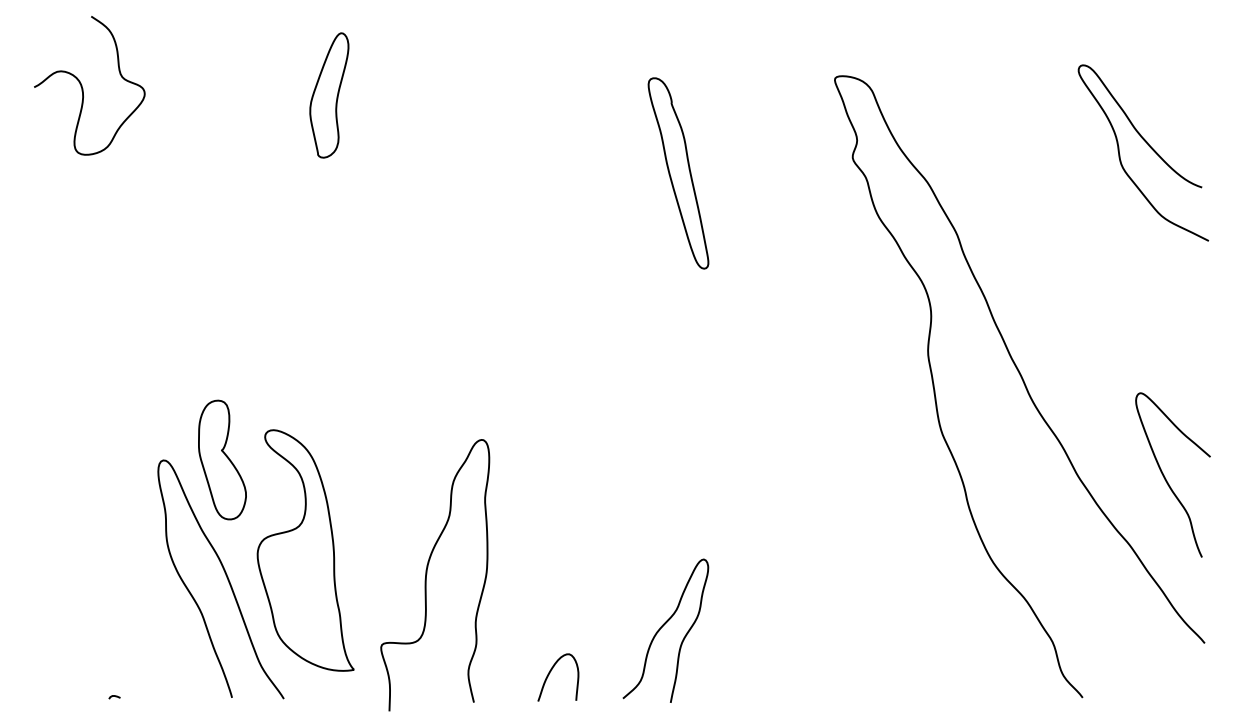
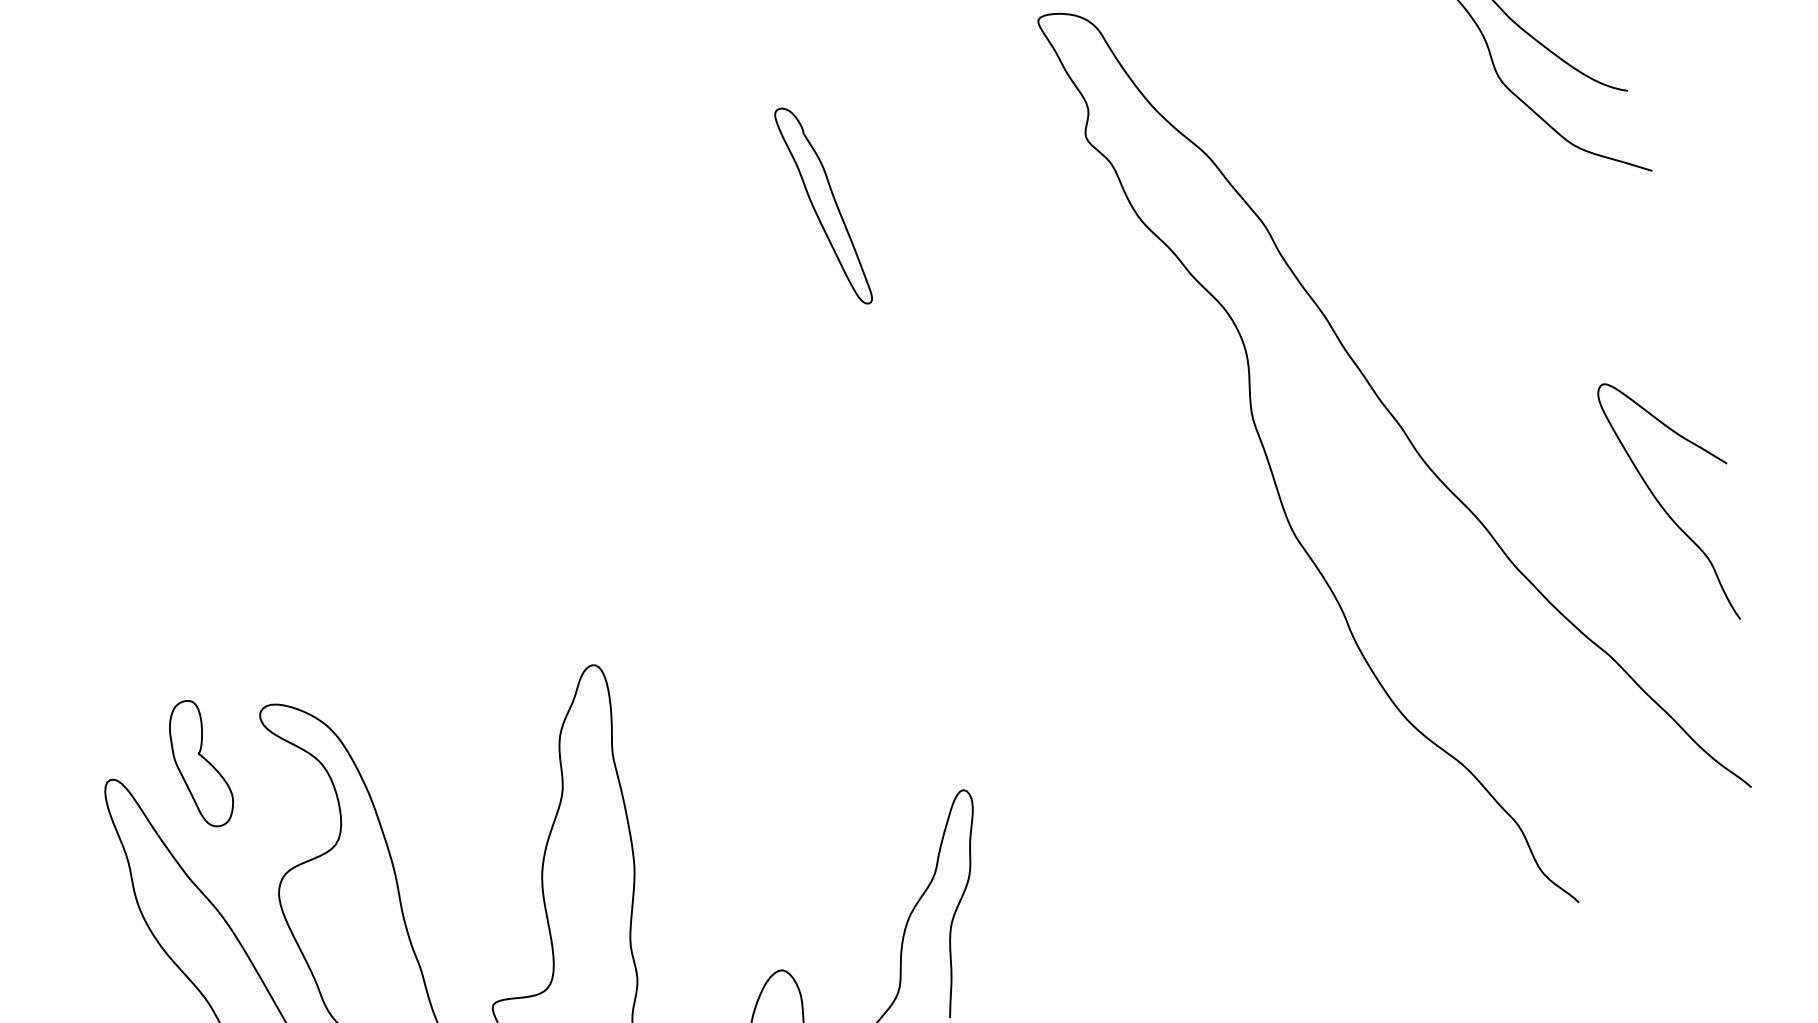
part: (329, 95) -> (269, 178), removed
part: (678, 173) -> (823, 206), size x0.7
part: (222, 459) -> (200, 763), size x0.7
curve: (1165, 477) -> (1663, 506), moved

